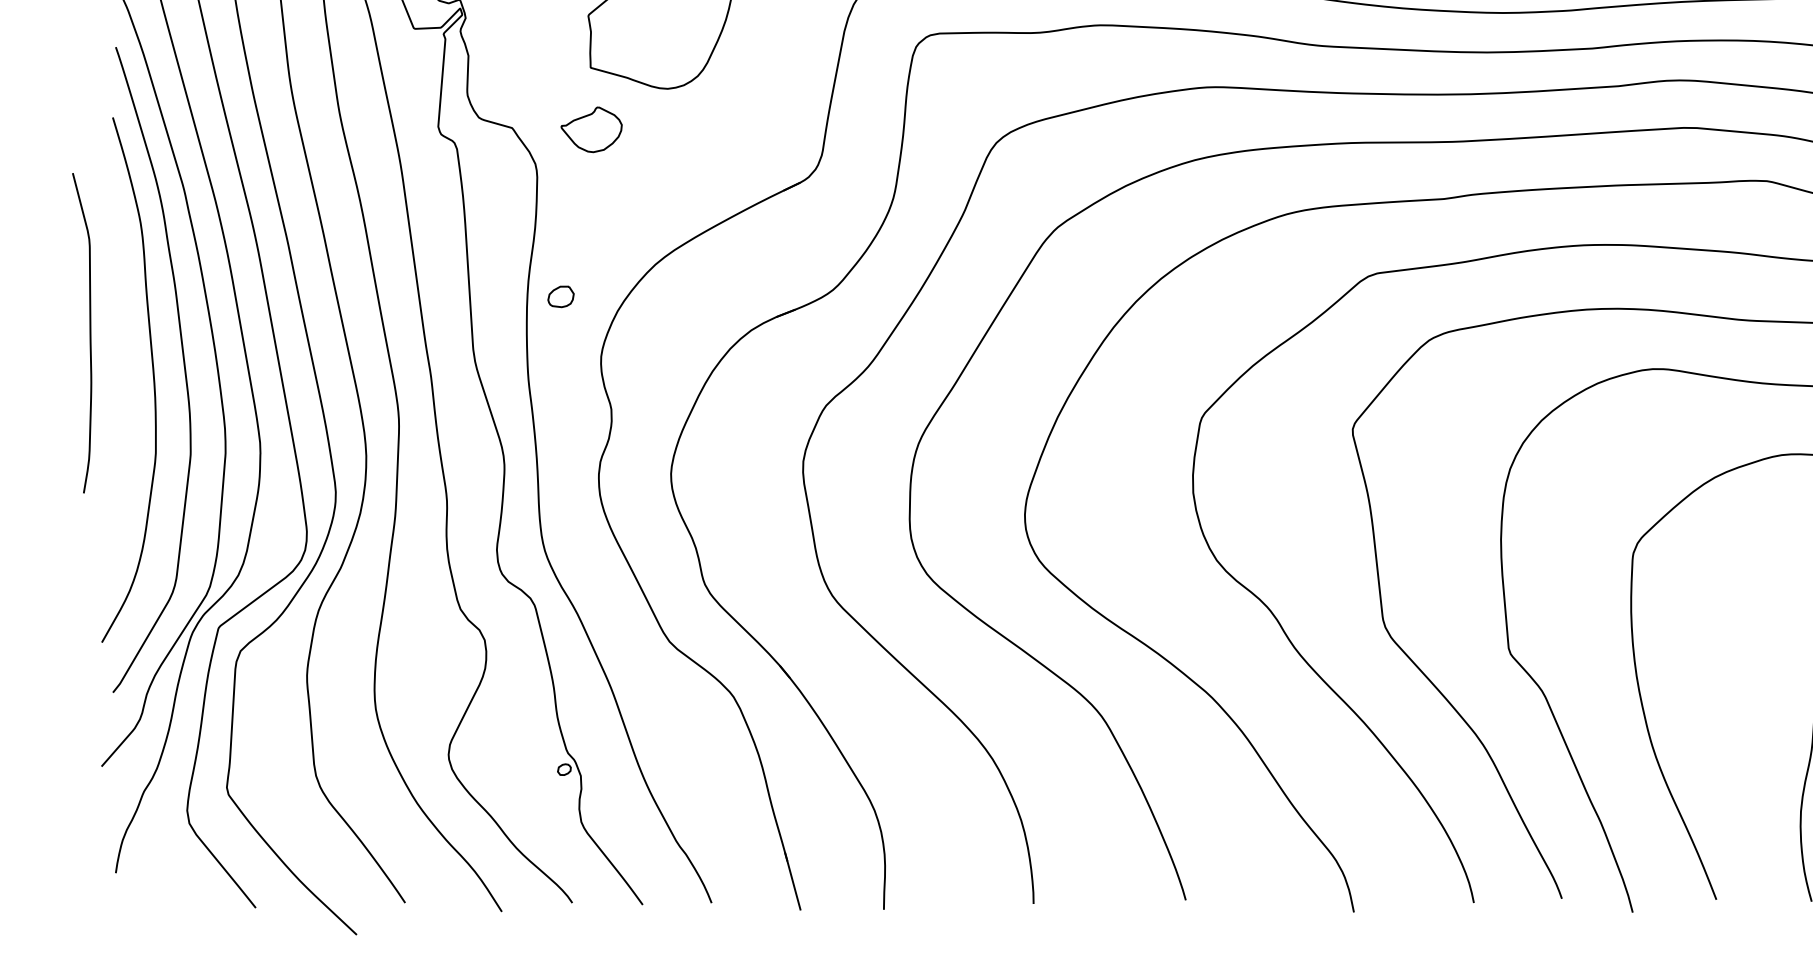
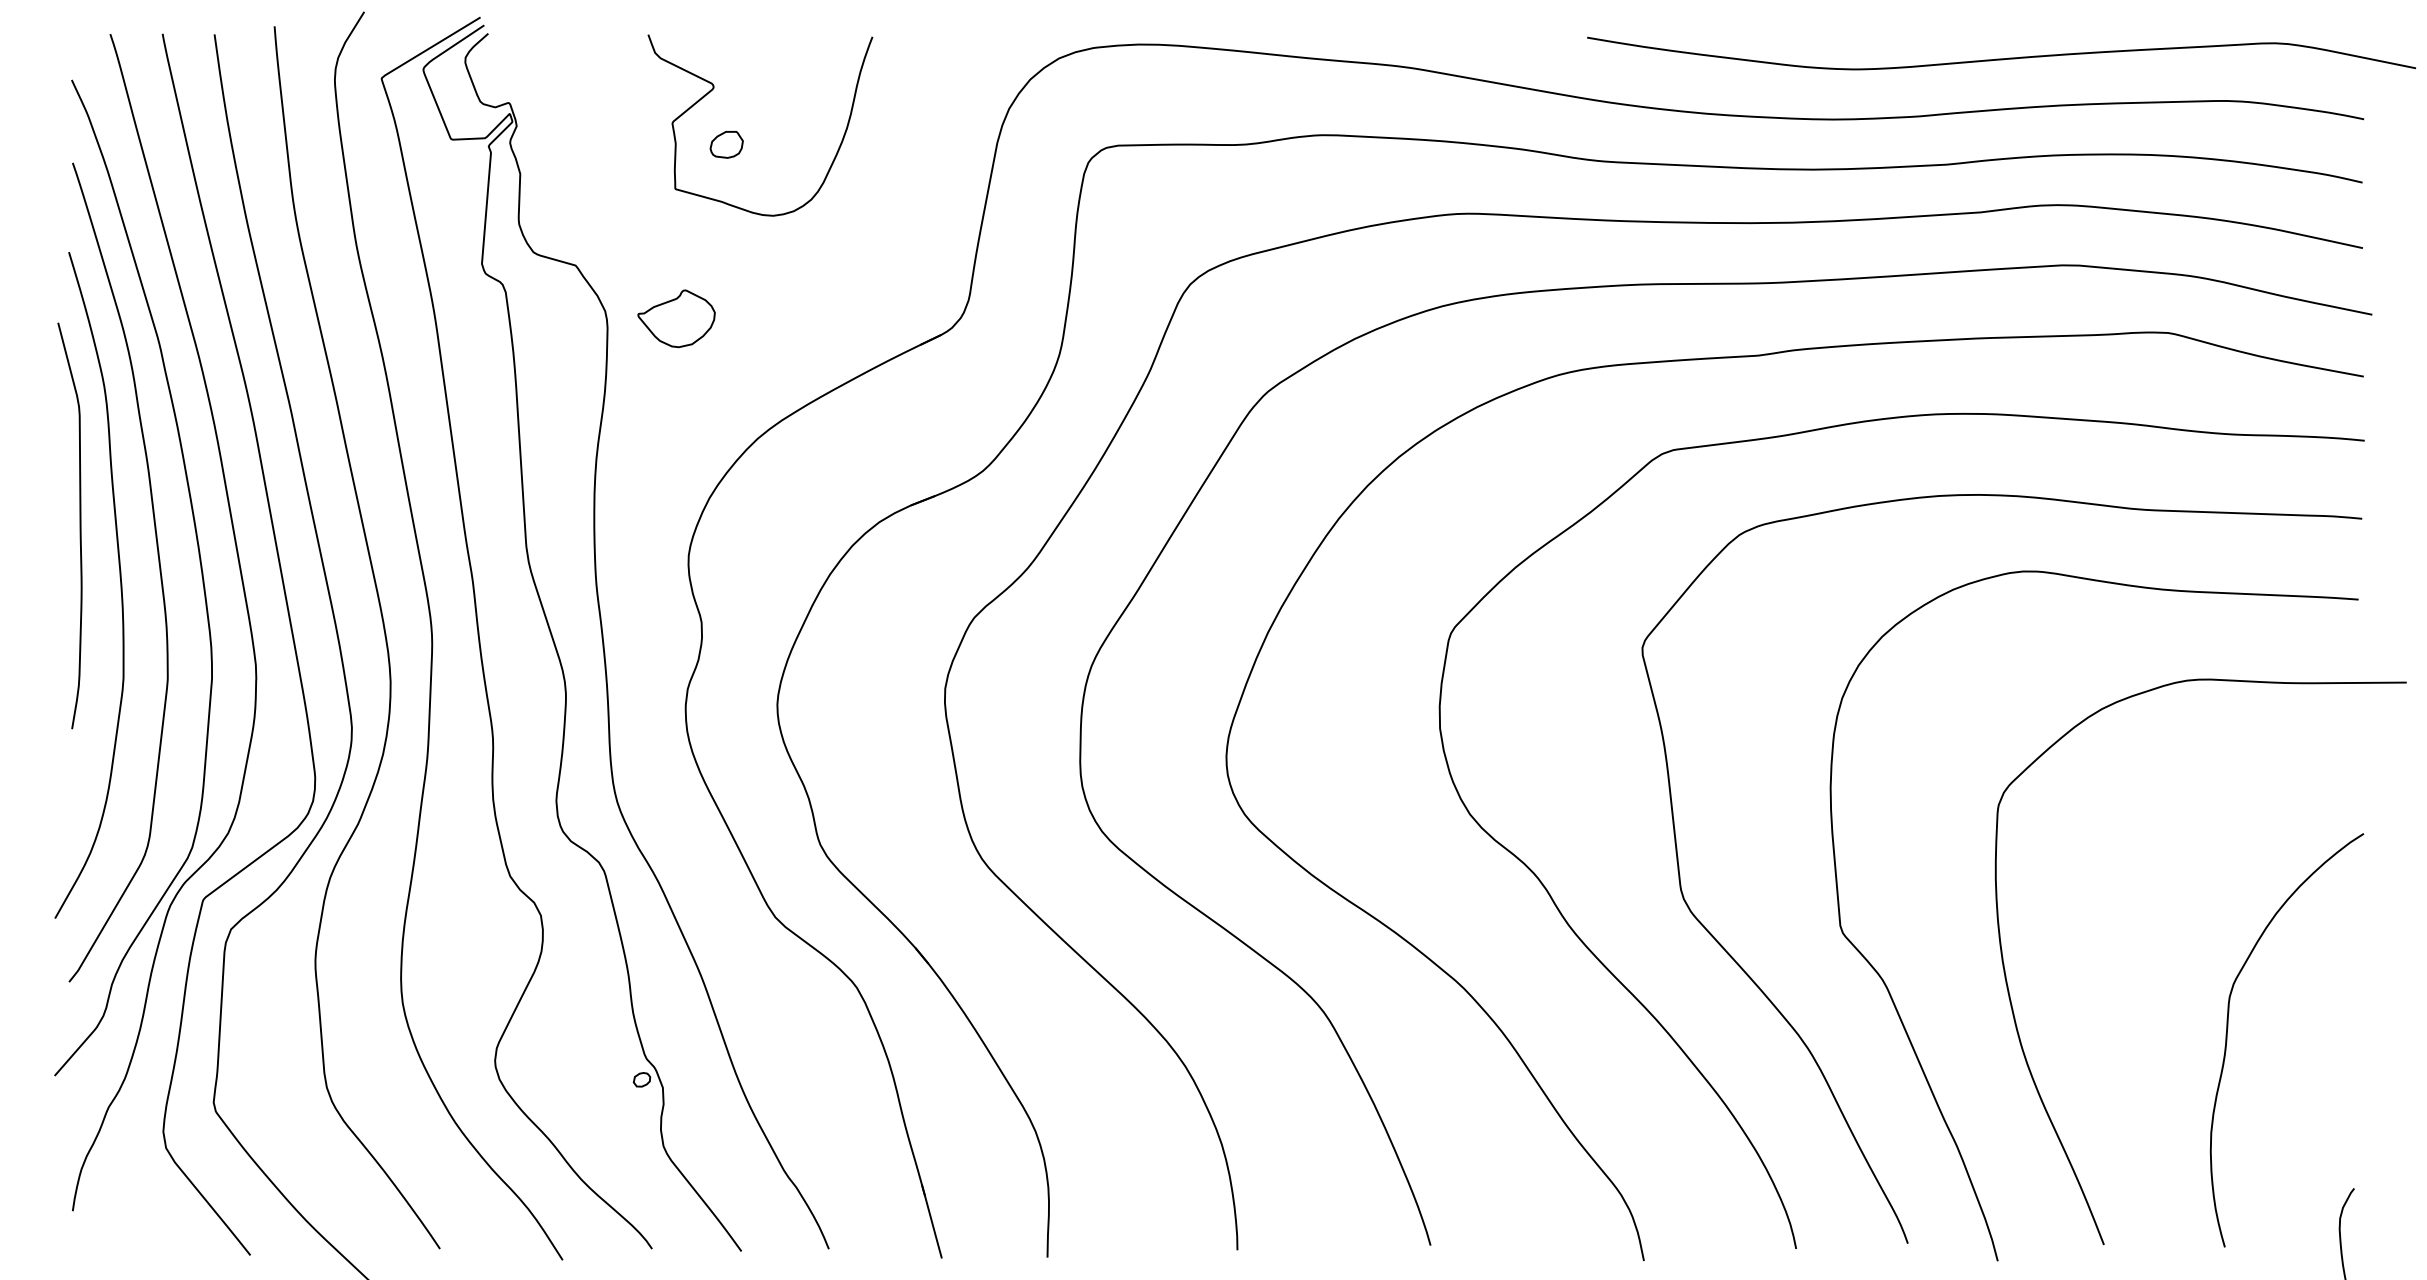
part: (591, 129) -> (676, 318), moved
part: (560, 296) -> (726, 144), moved
curve: (89, 332) -> (79, 525), moved

